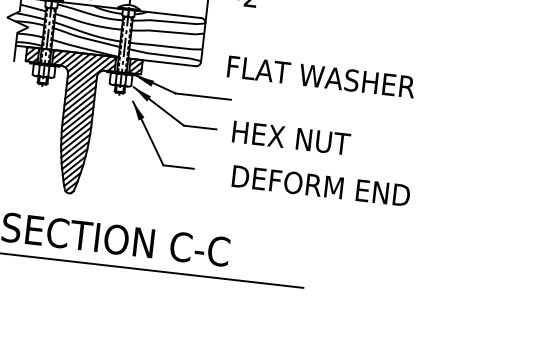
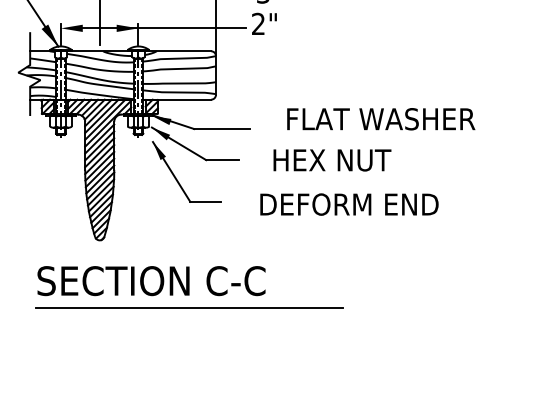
text: (321, 77) -> (381, 119), moved
text: (291, 138) -> (332, 160), moved

